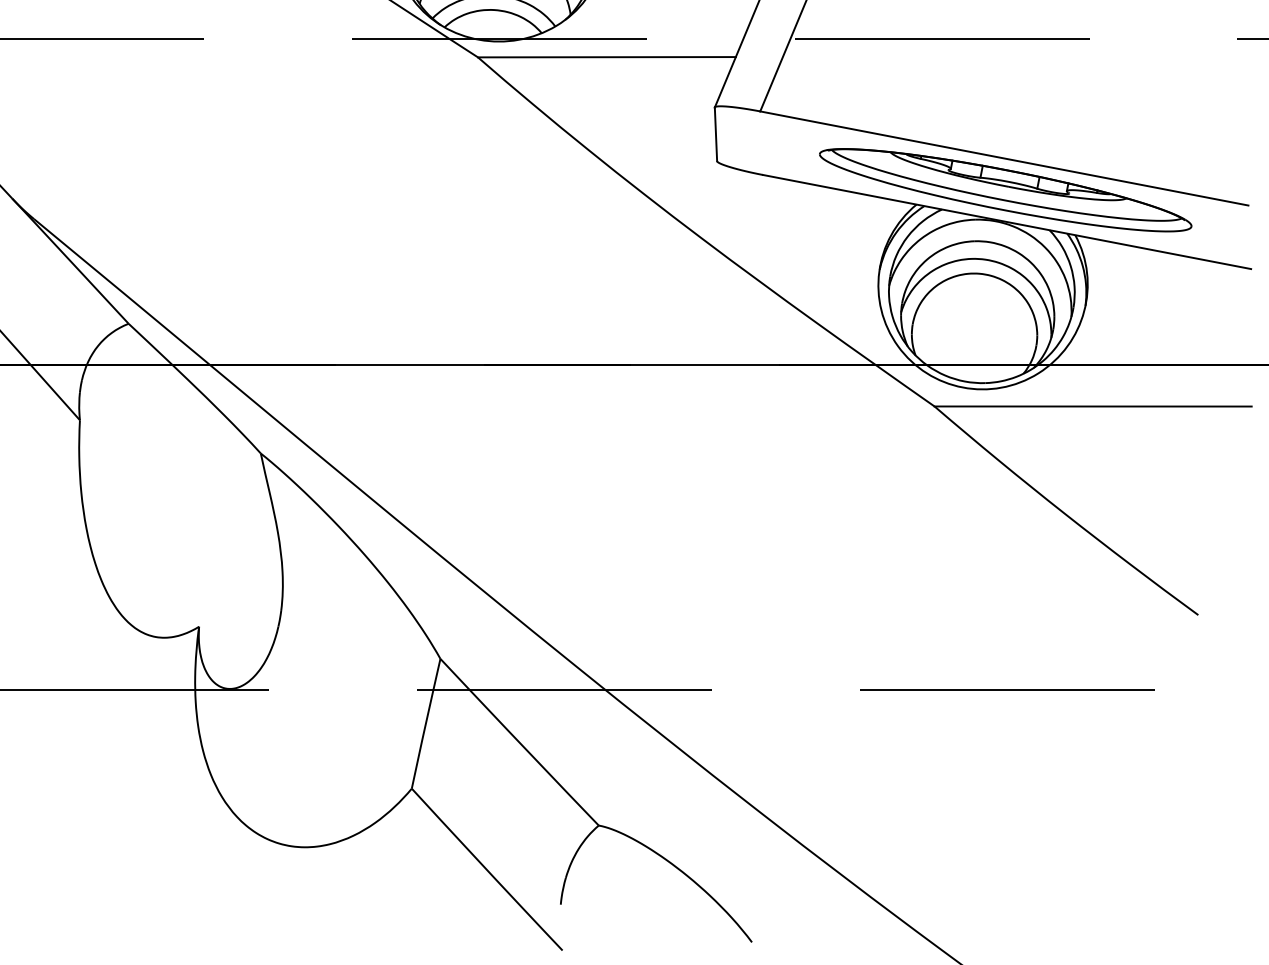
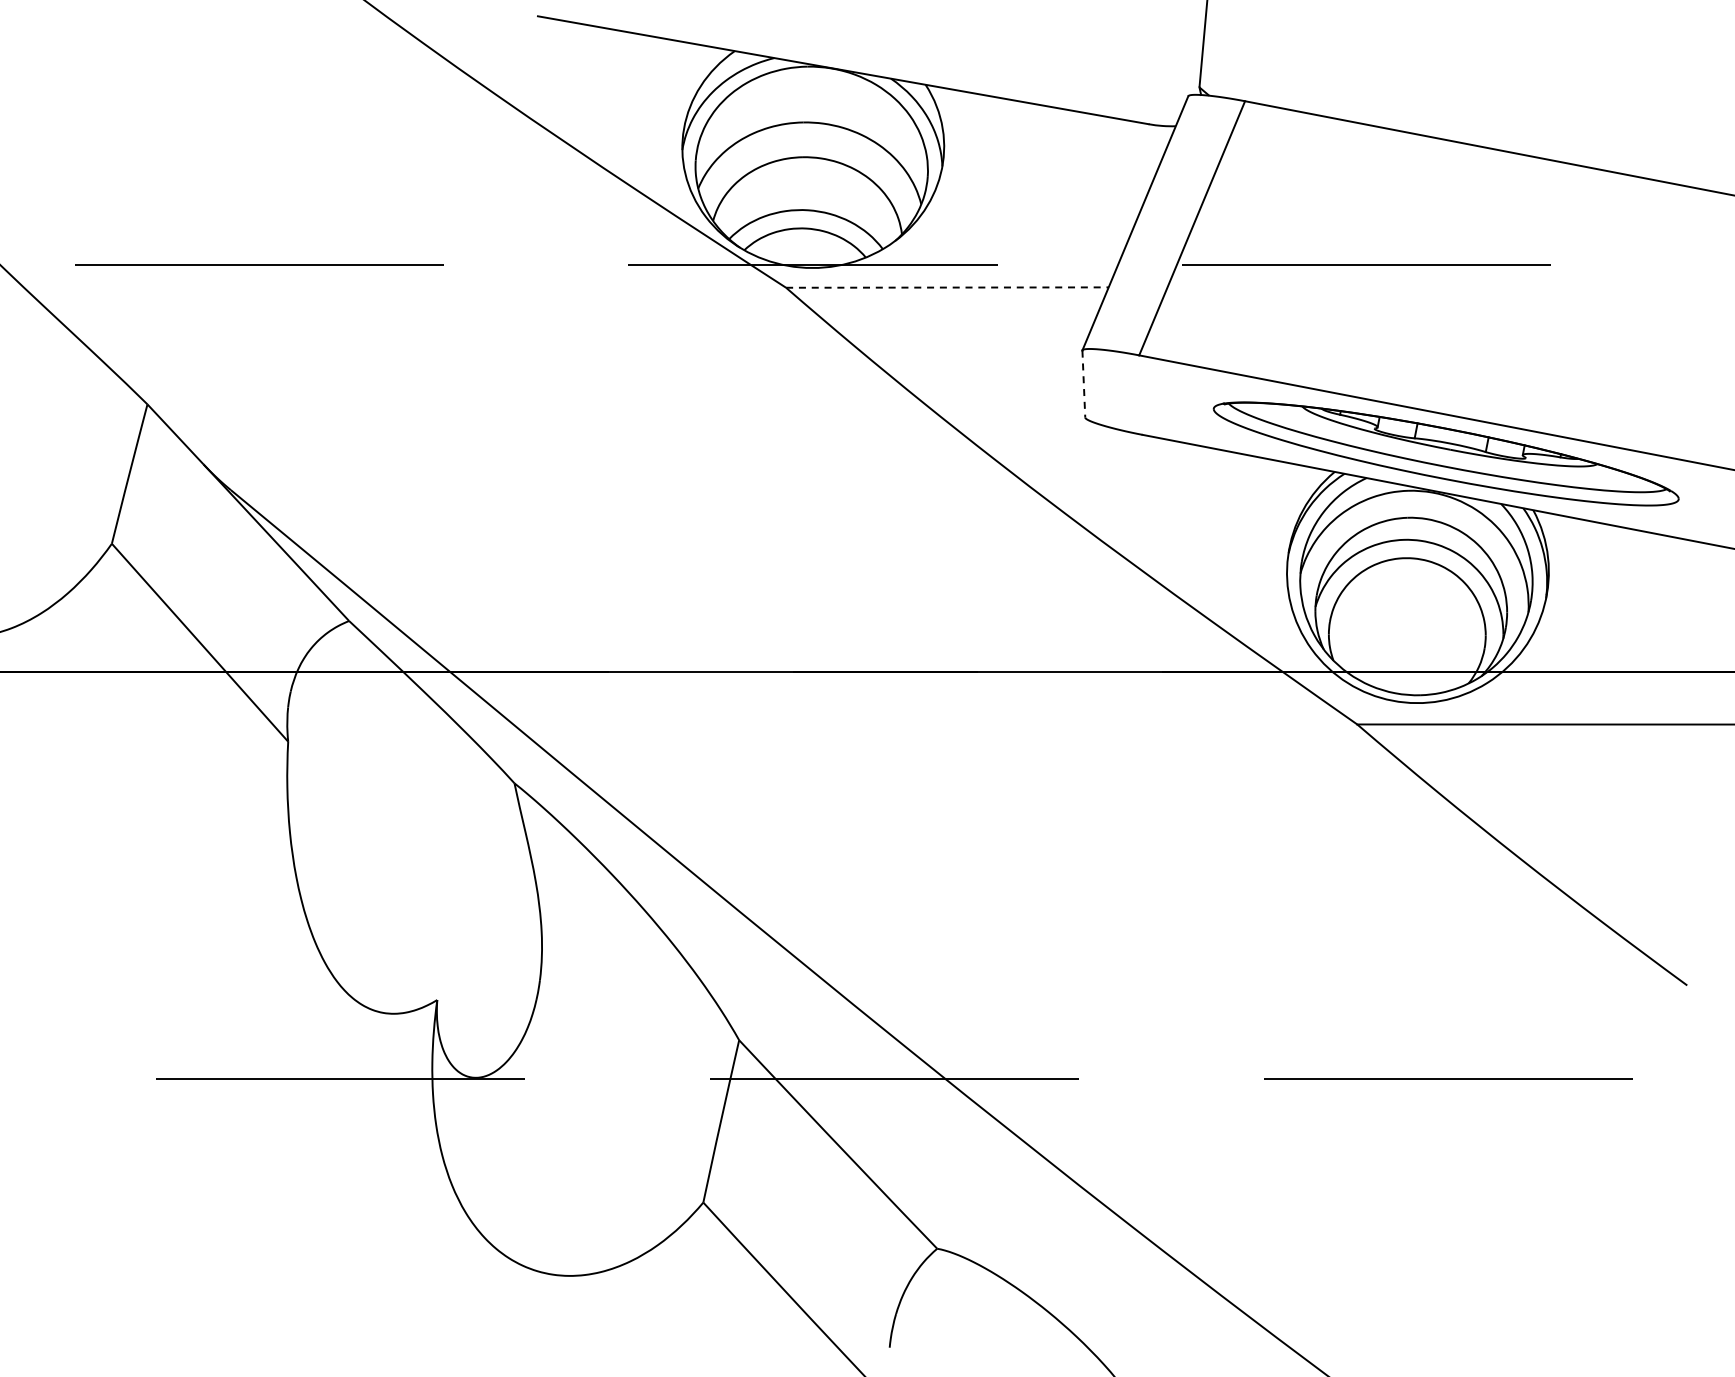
line: (606, 57) -> (947, 287), solid -> dashed
line: (715, 134) -> (1083, 384), solid -> dashed

